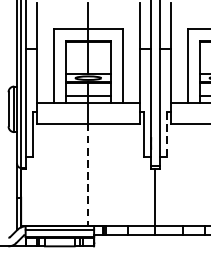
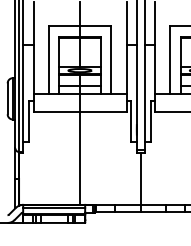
line: (166, 135) -> (150, 122), dashed -> solid
line: (88, 175) -> (80, 158), dashed -> solid

